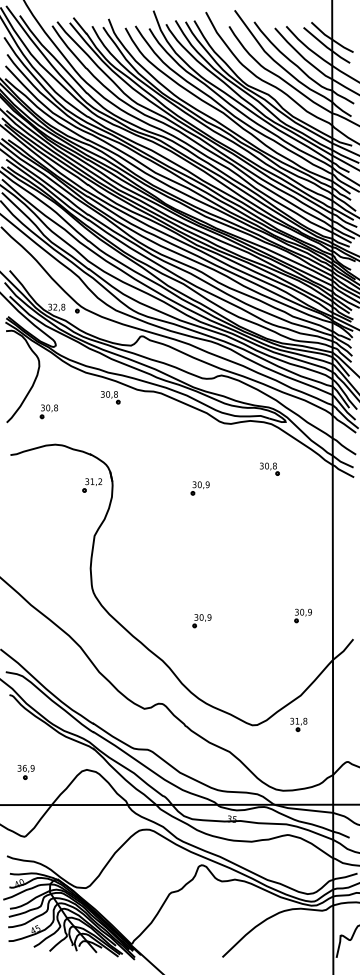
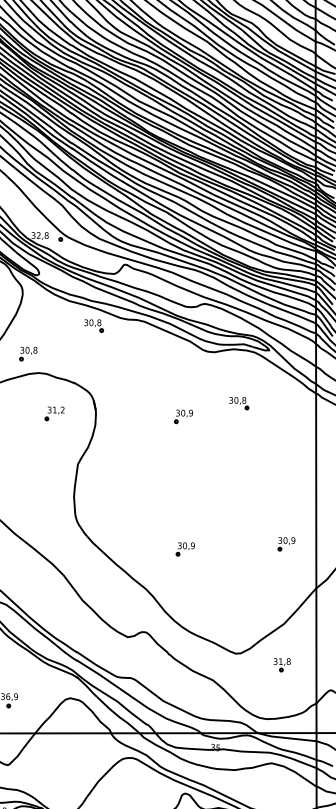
part: (48, 411) -> (27, 353), moved
part: (269, 468) -> (238, 402), moved
part: (92, 485) -> (54, 413), moved
part: (298, 724) -> (281, 664), moved

